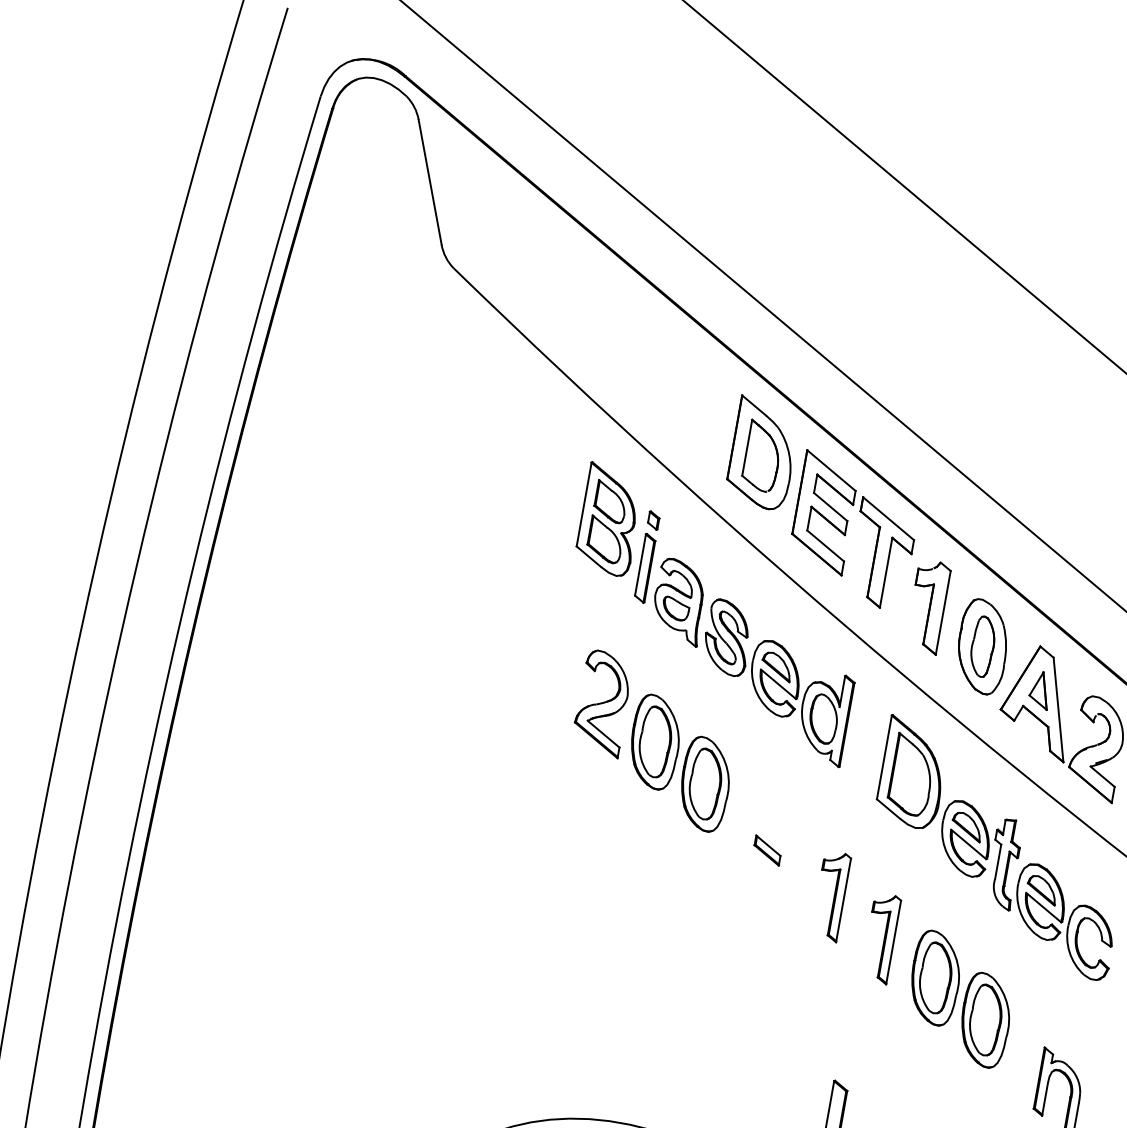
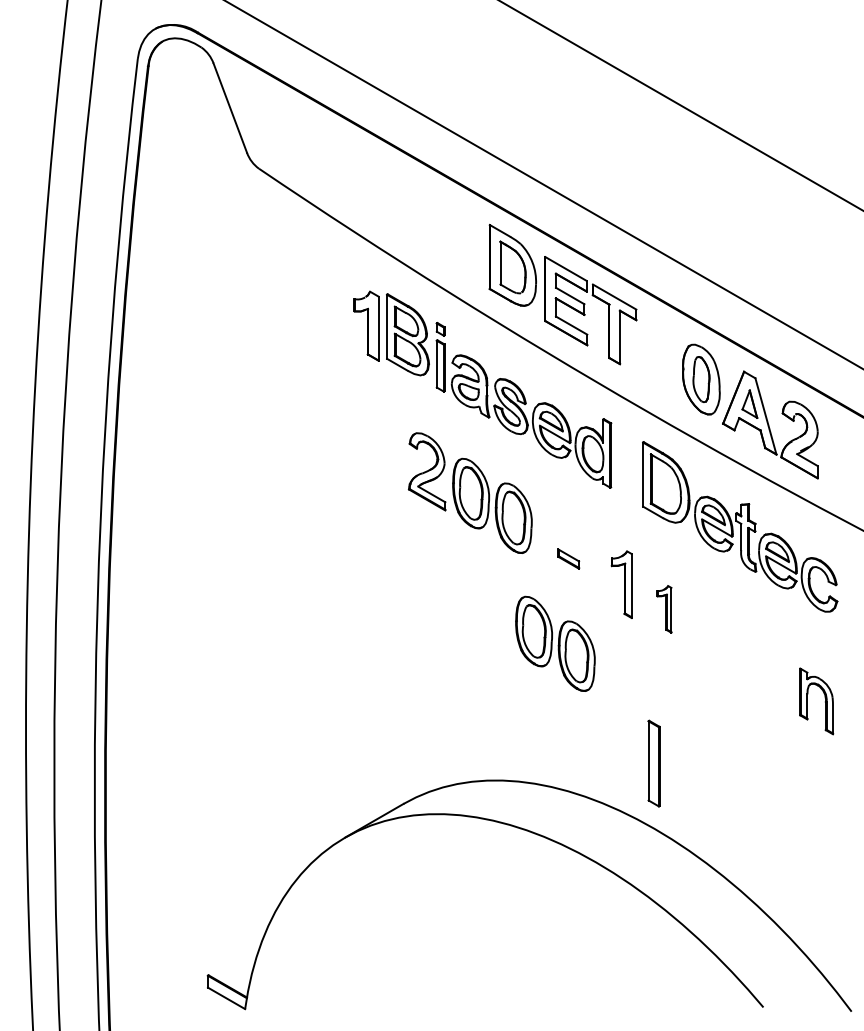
part: (928, 605) -> (366, 325), moved
part: (880, 938) -> (664, 609), size x0.7
part: (960, 998) -> (555, 643), moved

